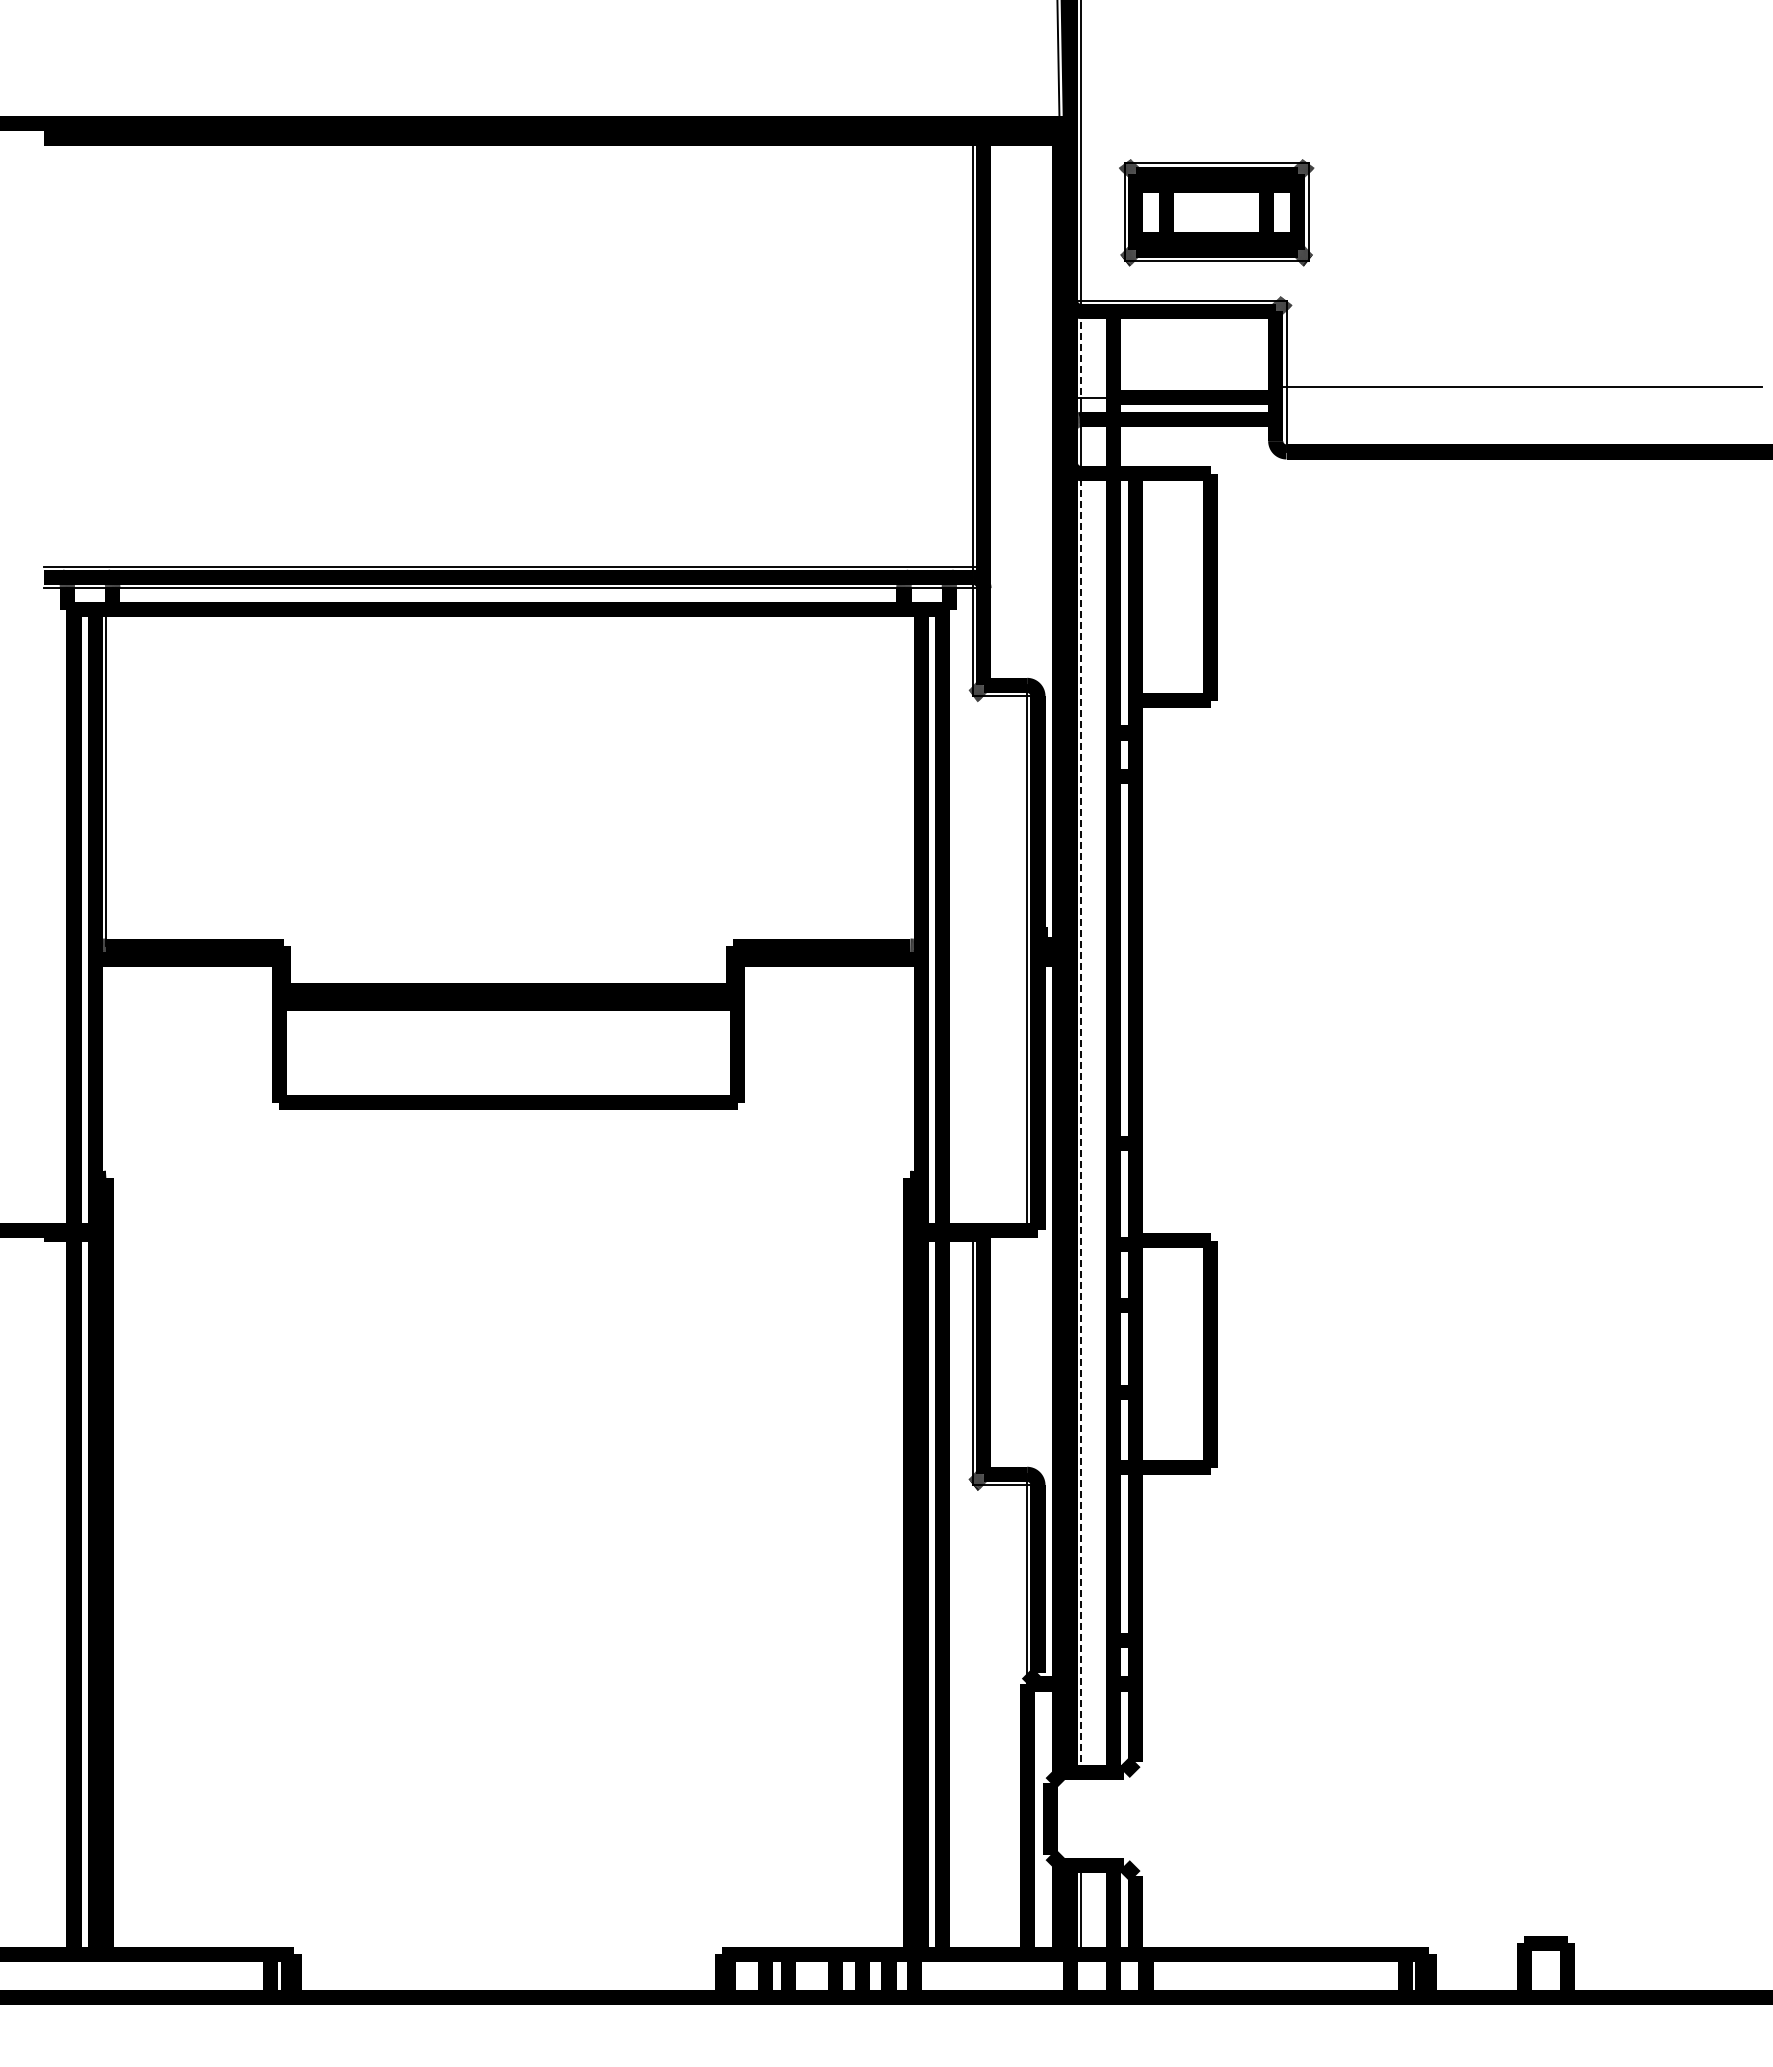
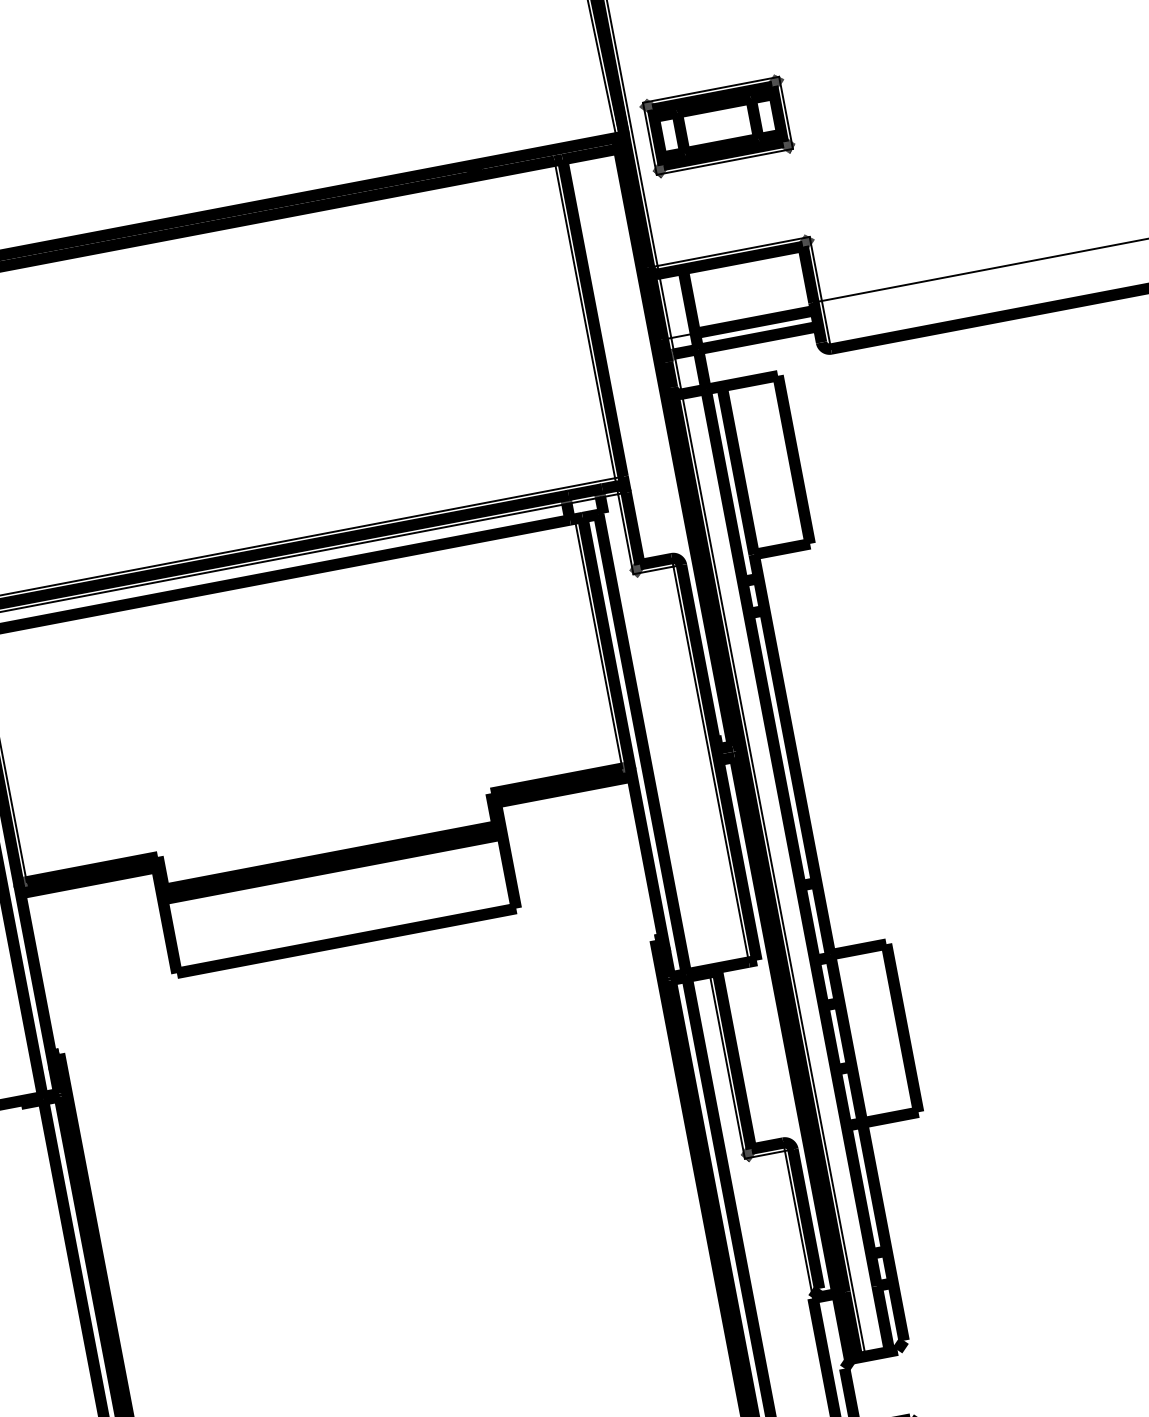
part: (1216, 212) -> (717, 126), moved
line: (1081, 355) -> (665, 306), dashed -> solid
line: (910, 777) -> (598, 643), added
line: (1081, 1123) -> (774, 875), dashed -> solid

